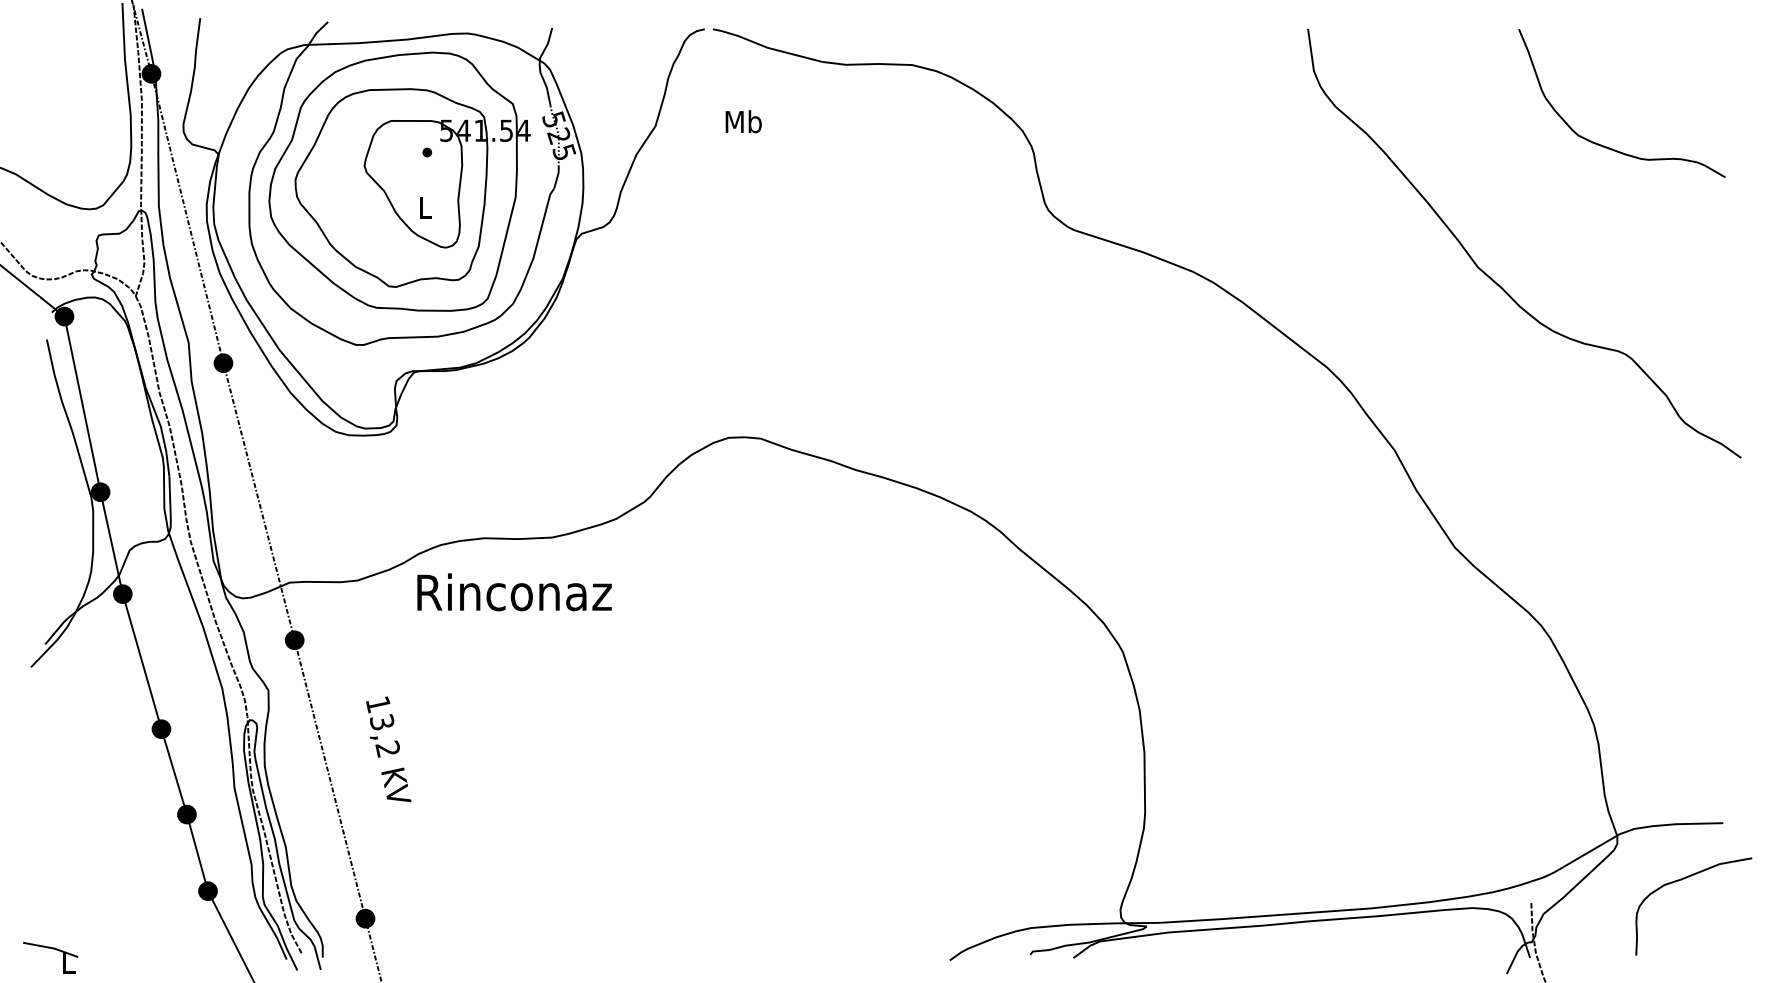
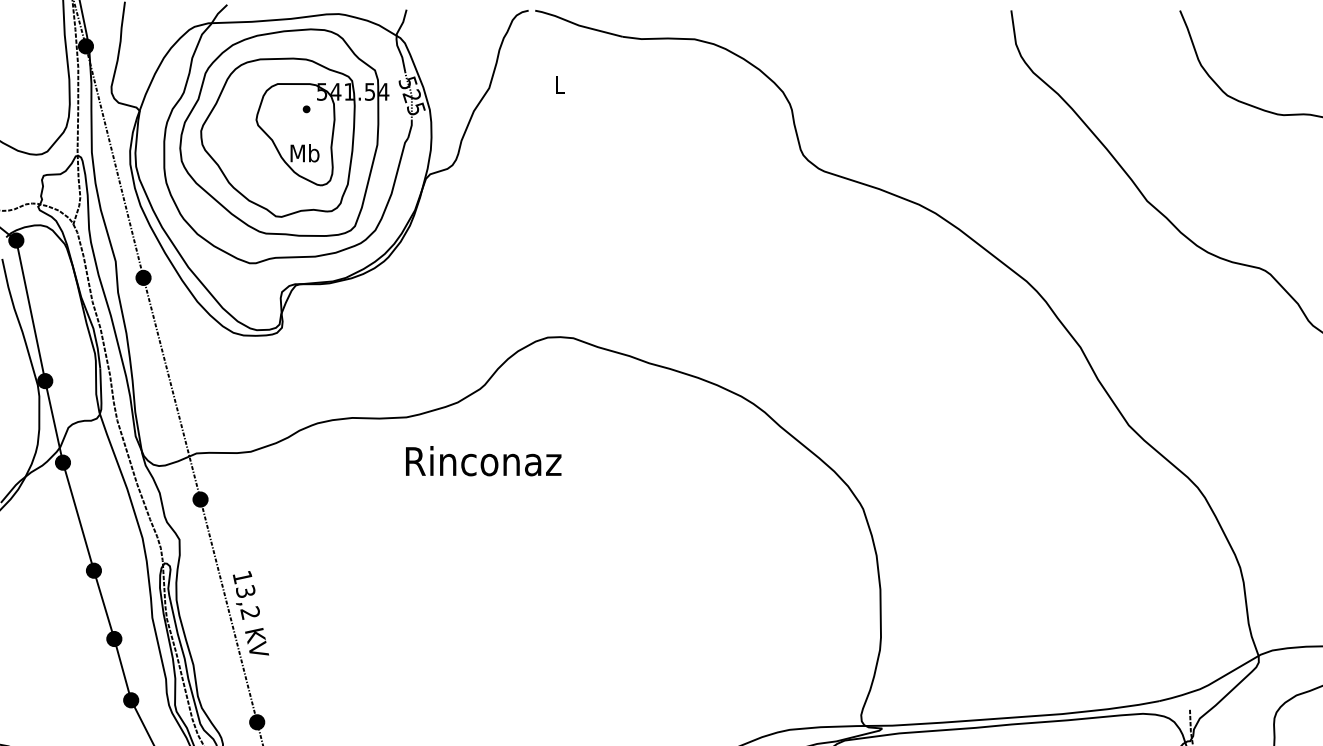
text: (743, 121) -> (559, 84), Mb -> L
text: (425, 206) -> (305, 152), L -> Mb
text: (514, 592) -> (483, 461), moved
text: (388, 749) -> (250, 613), moved

